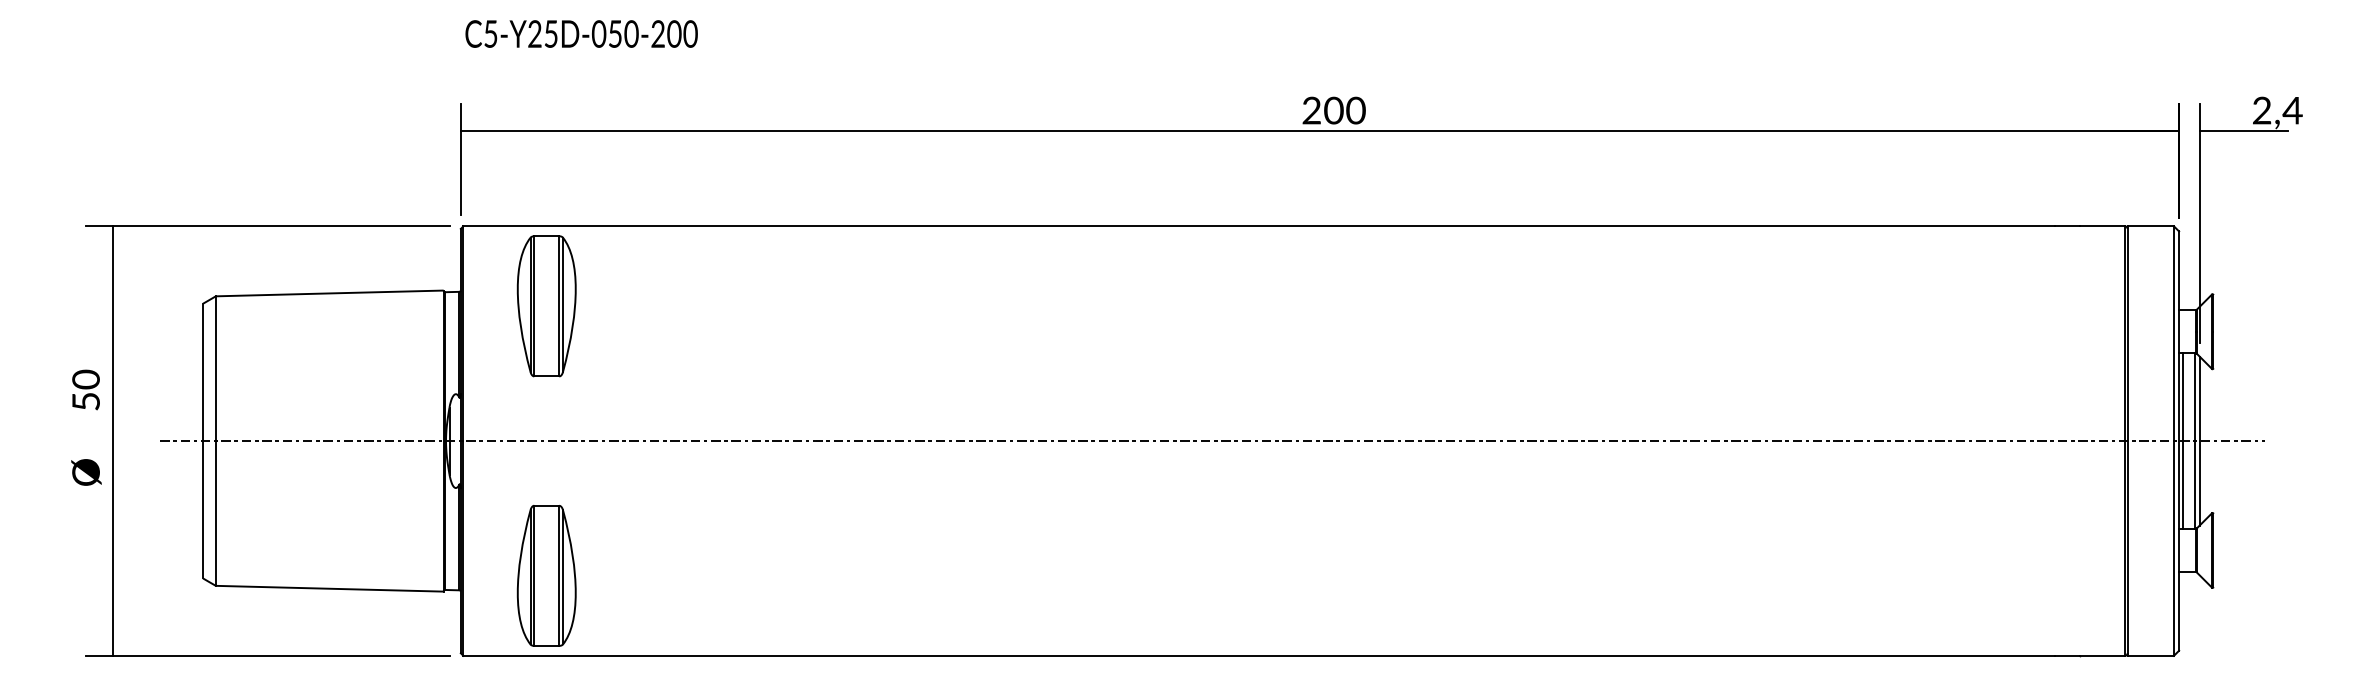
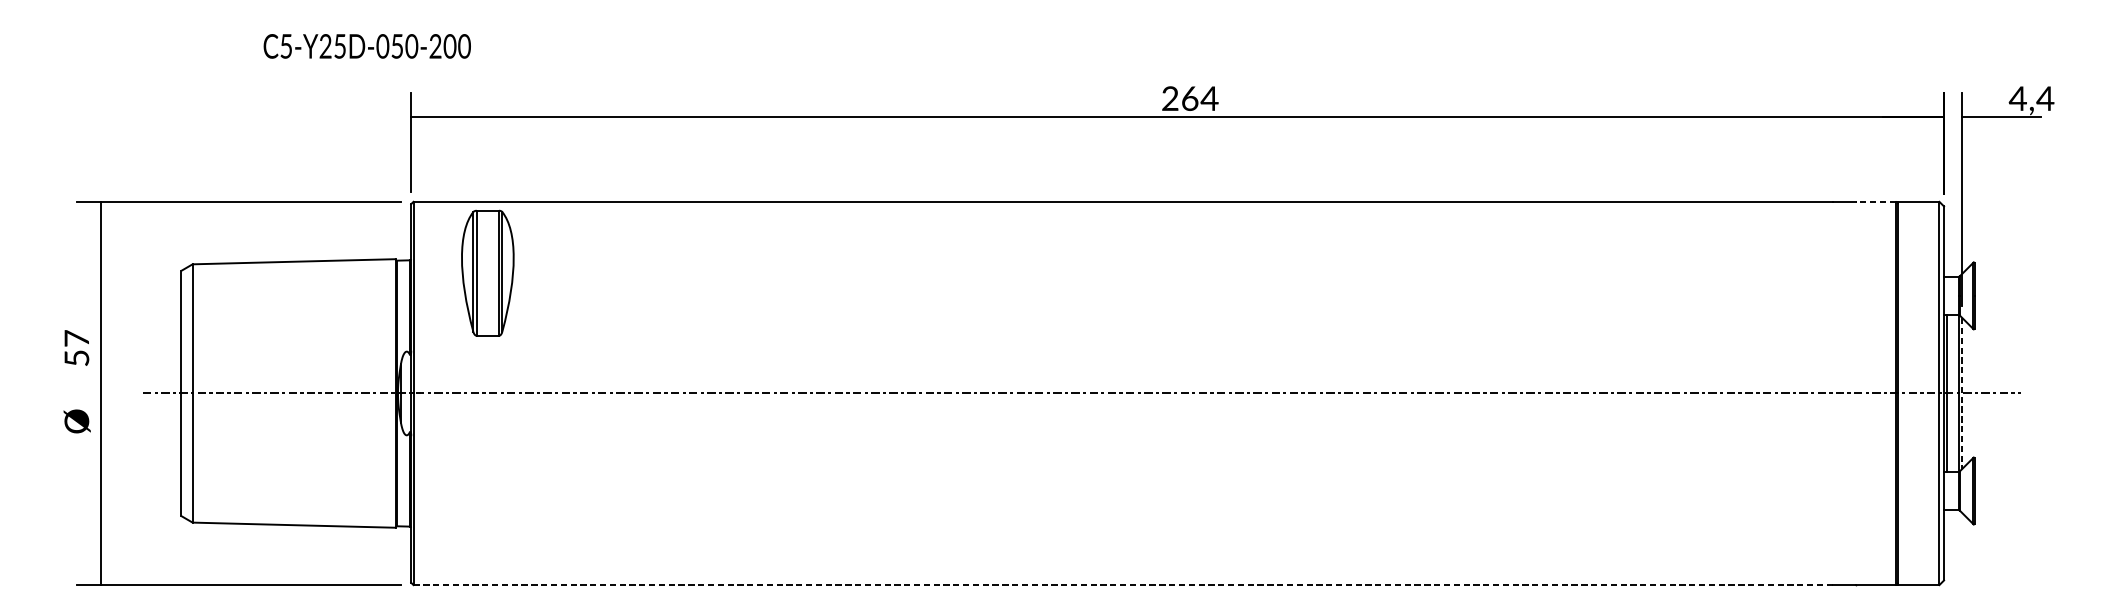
text: (581, 33) -> (367, 45), moved
text: (1344, 110) -> (1199, 98), 200 -> 264
text: (2261, 110) -> (2017, 98), 2,4 -> 4,4
line: (2102, 226) -> (1875, 202), solid -> dashed
text: (85, 379) -> (76, 338), 50 -> 57
line: (2199, 441) -> (1962, 393), solid -> dashed
part: (546, 575) -> (487, 513), removed
line: (1258, 655) -> (1122, 584), solid -> dashed

